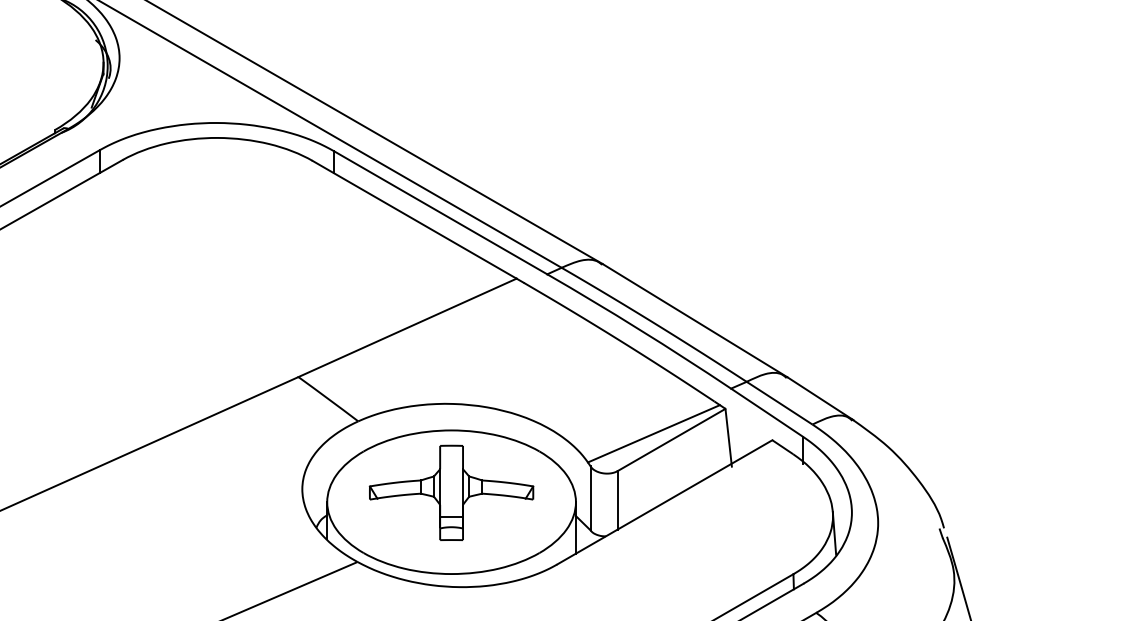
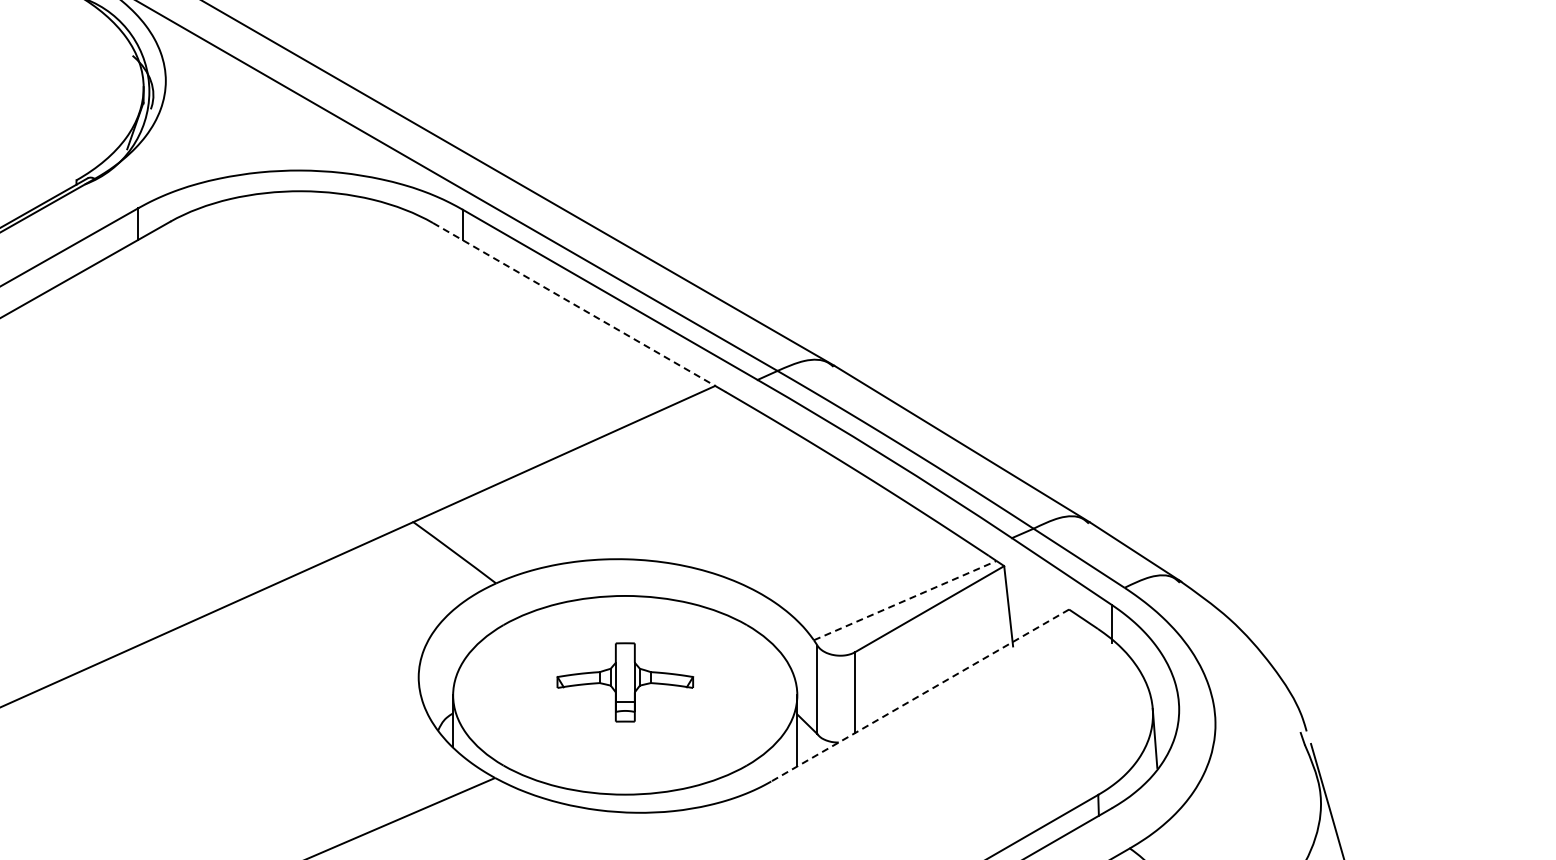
line: (414, 219) -> (574, 304), solid -> dashed
line: (654, 433) -> (905, 600), solid -> dashed
part: (451, 492) -> (625, 682), size x0.6
line: (664, 502) -> (920, 695), solid -> dashed

